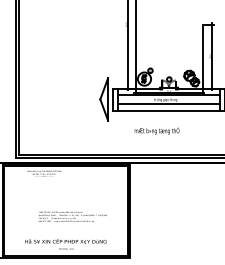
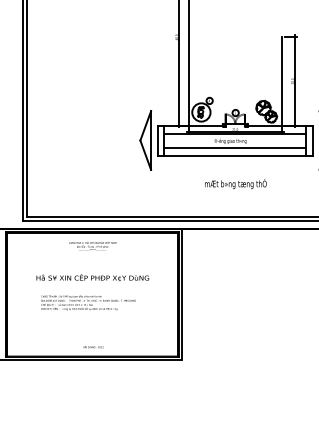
text: (156, 130) -> (235, 183), moved
text: (43, 173) -> (92, 246), moved
text: (72, 216) -> (88, 302), moved
text: (65, 241) -> (92, 277), moved

